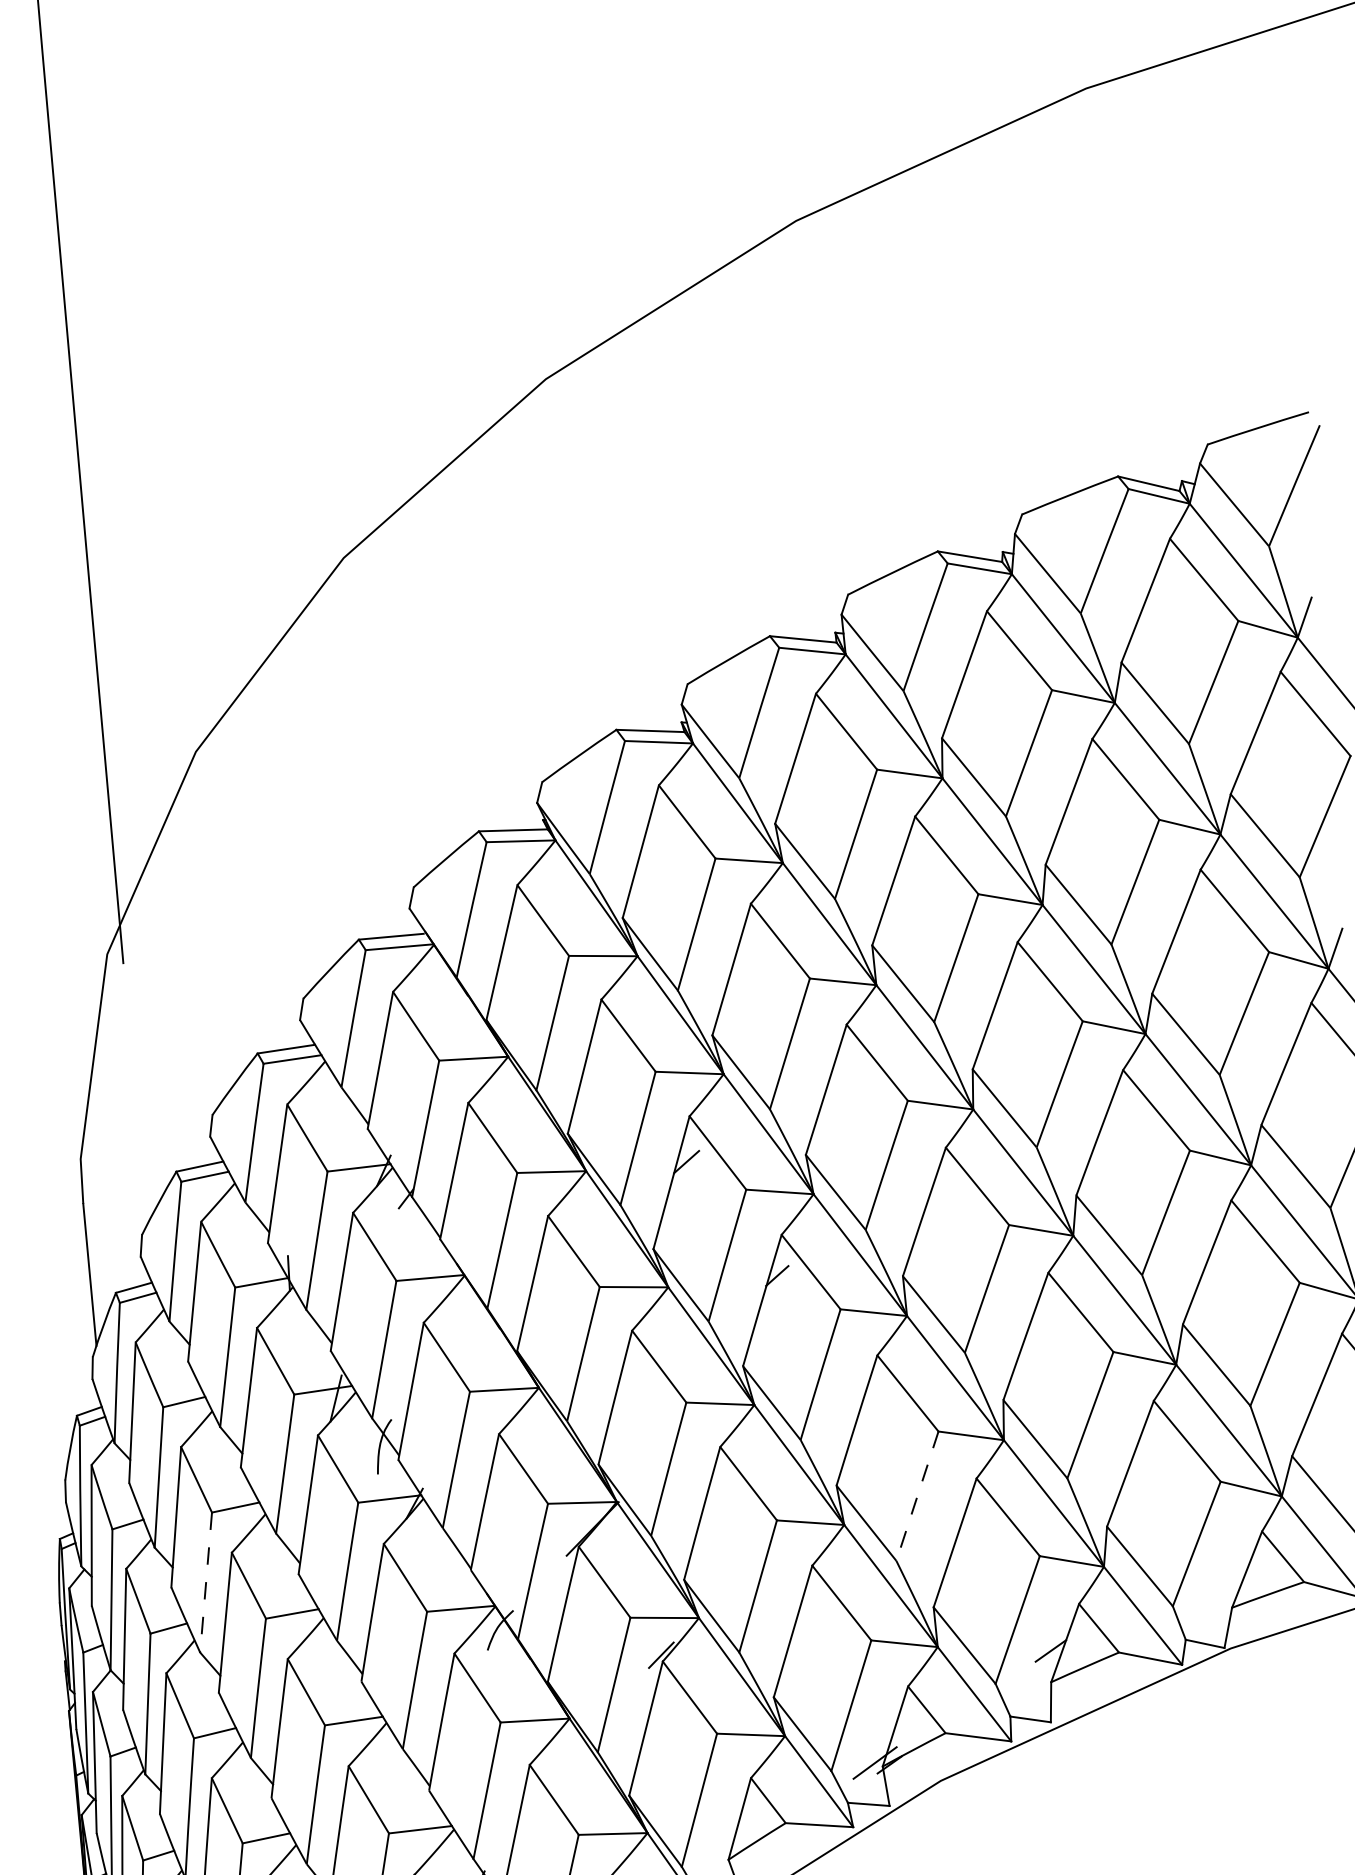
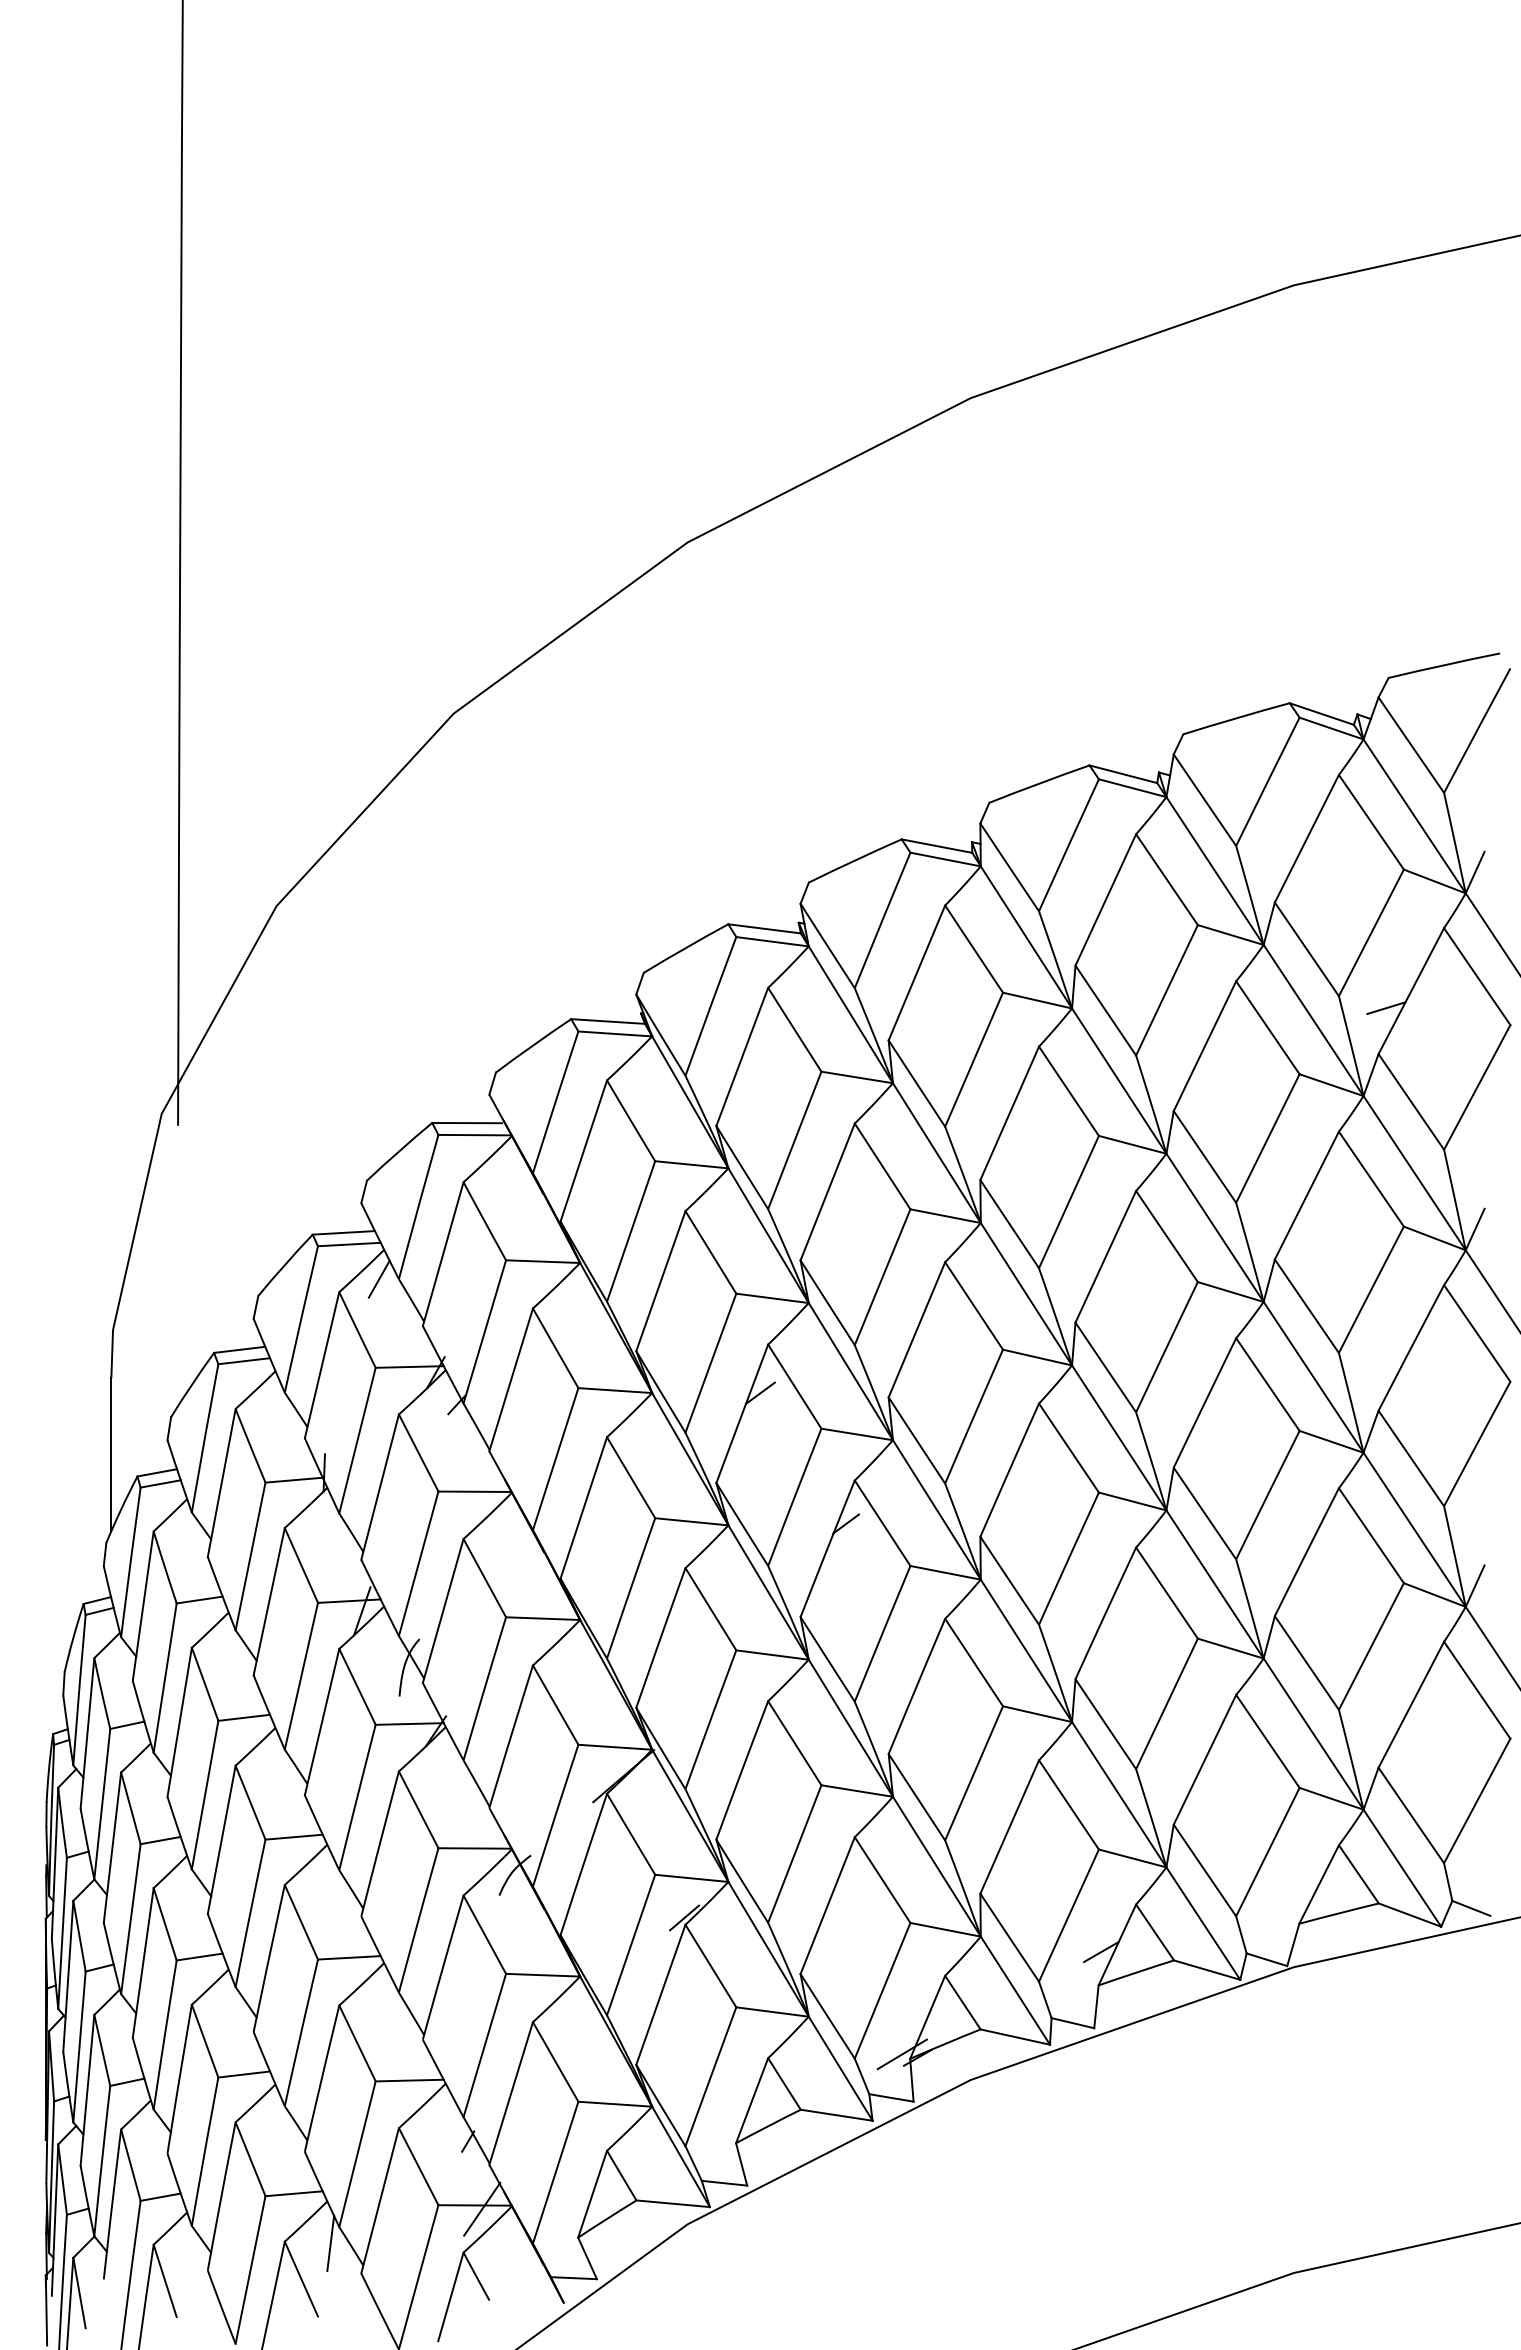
line: (1234, 750) -> (1386, 1007), added
line: (322, 1088) -> (378, 1278), added
line: (916, 1496) -> (973, 1773), dashed -> solid
line: (206, 1582) -> (205, 1795), dashed -> solid

